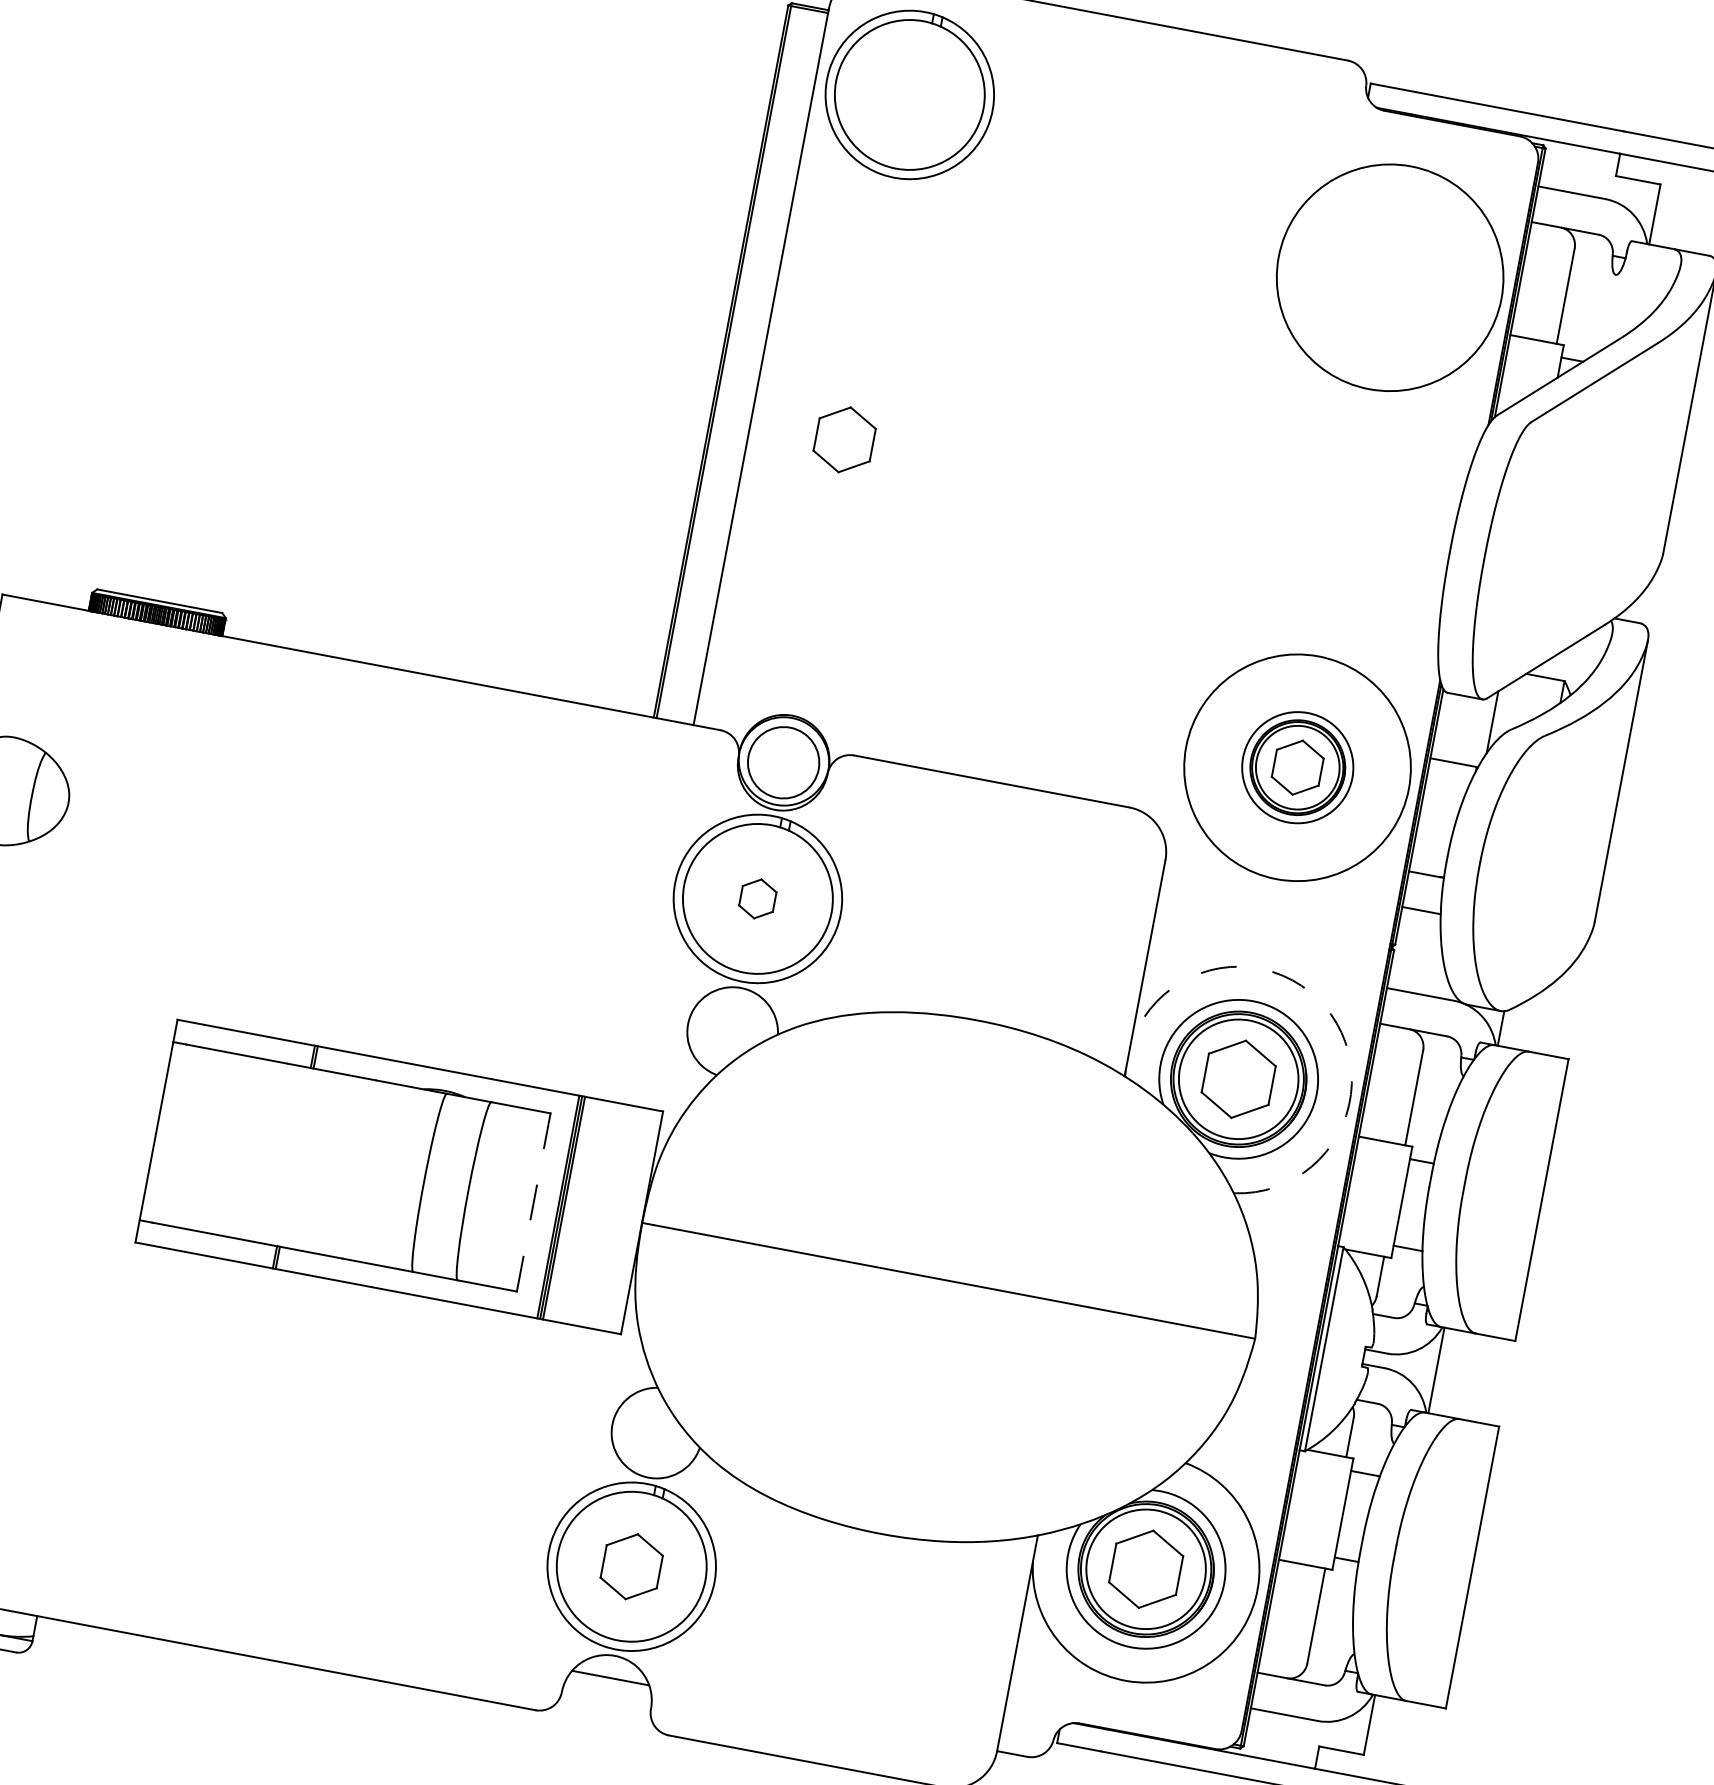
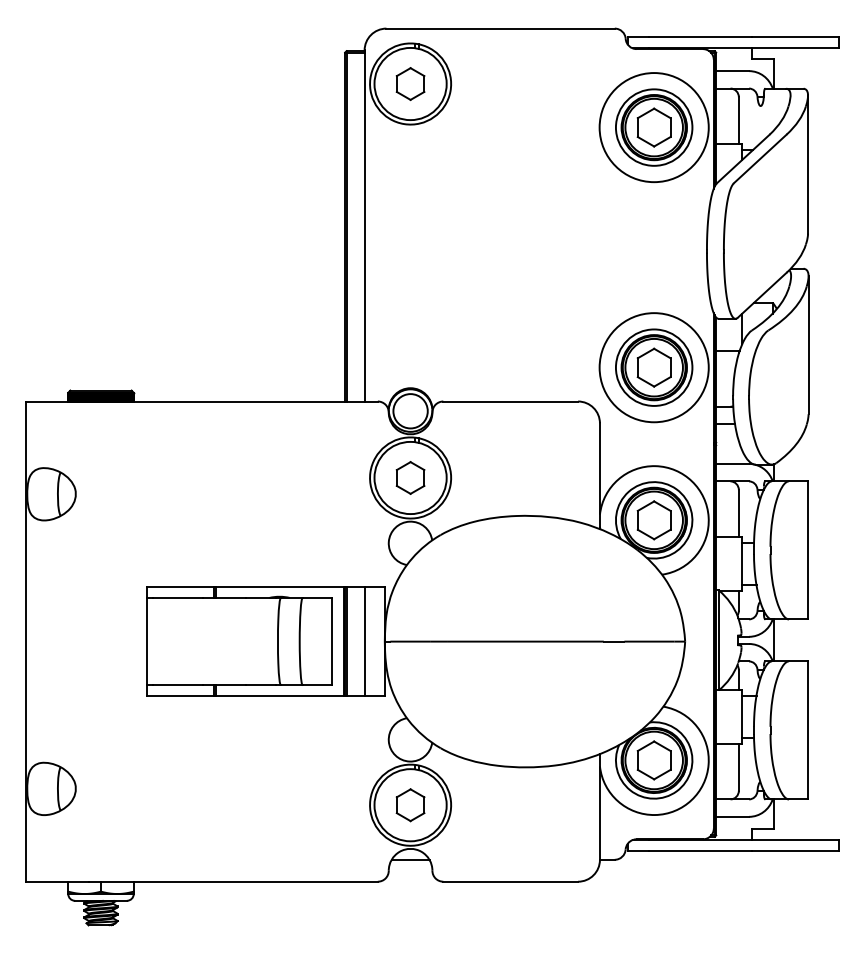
part: (1390, 277) -> (654, 127), added
part: (844, 438) -> (410, 83), moved
part: (1298, 767) -> (654, 367), size x1.43
part: (757, 897) -> (410, 477), size x1.67
arc: (1331, 1014) -> (692, 481), dashed -> solid
line: (533, 1202) -> (331, 641), dashed -> solid
line: (600, 1214) -> (364, 641), added

